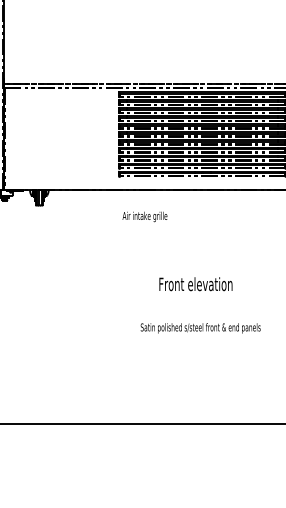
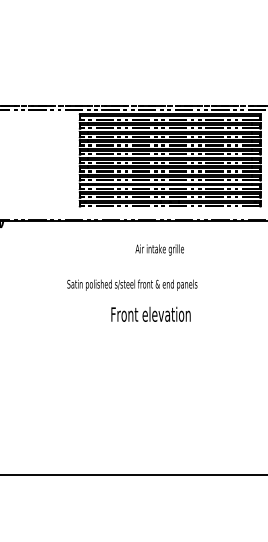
text: (144, 216) -> (159, 249), moved
text: (195, 284) -> (150, 314), moved
text: (200, 328) -> (132, 285), moved

